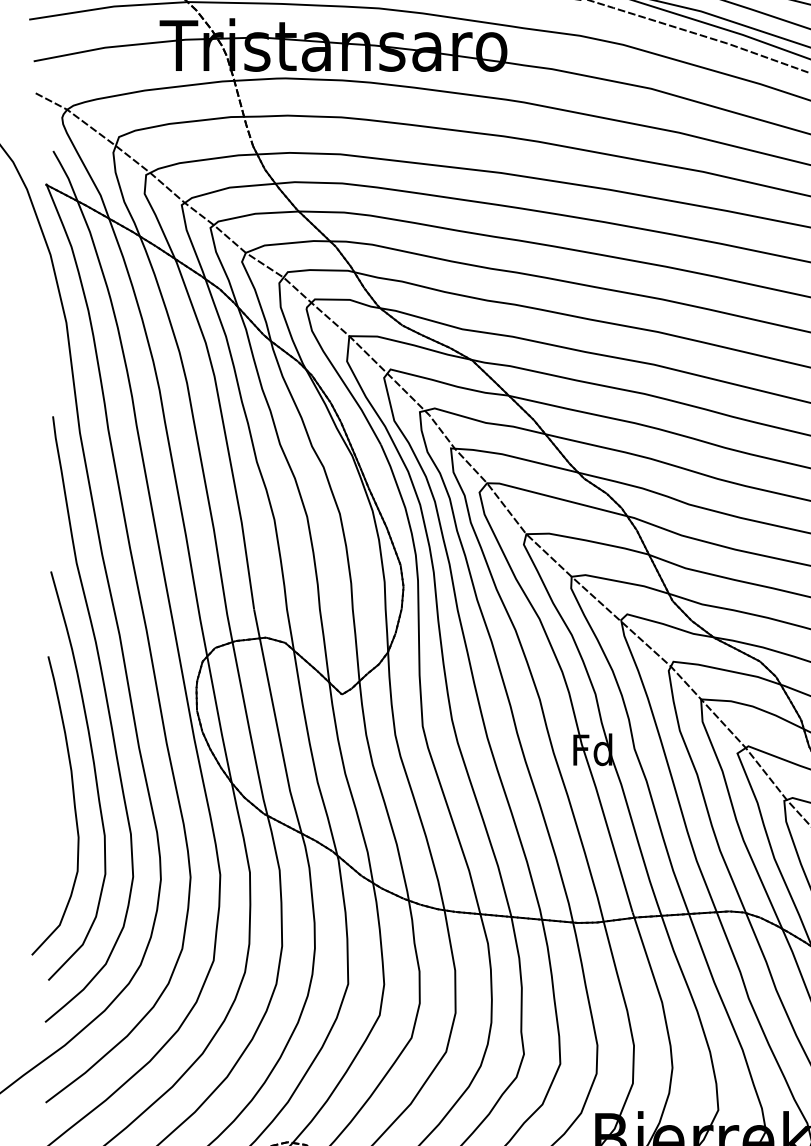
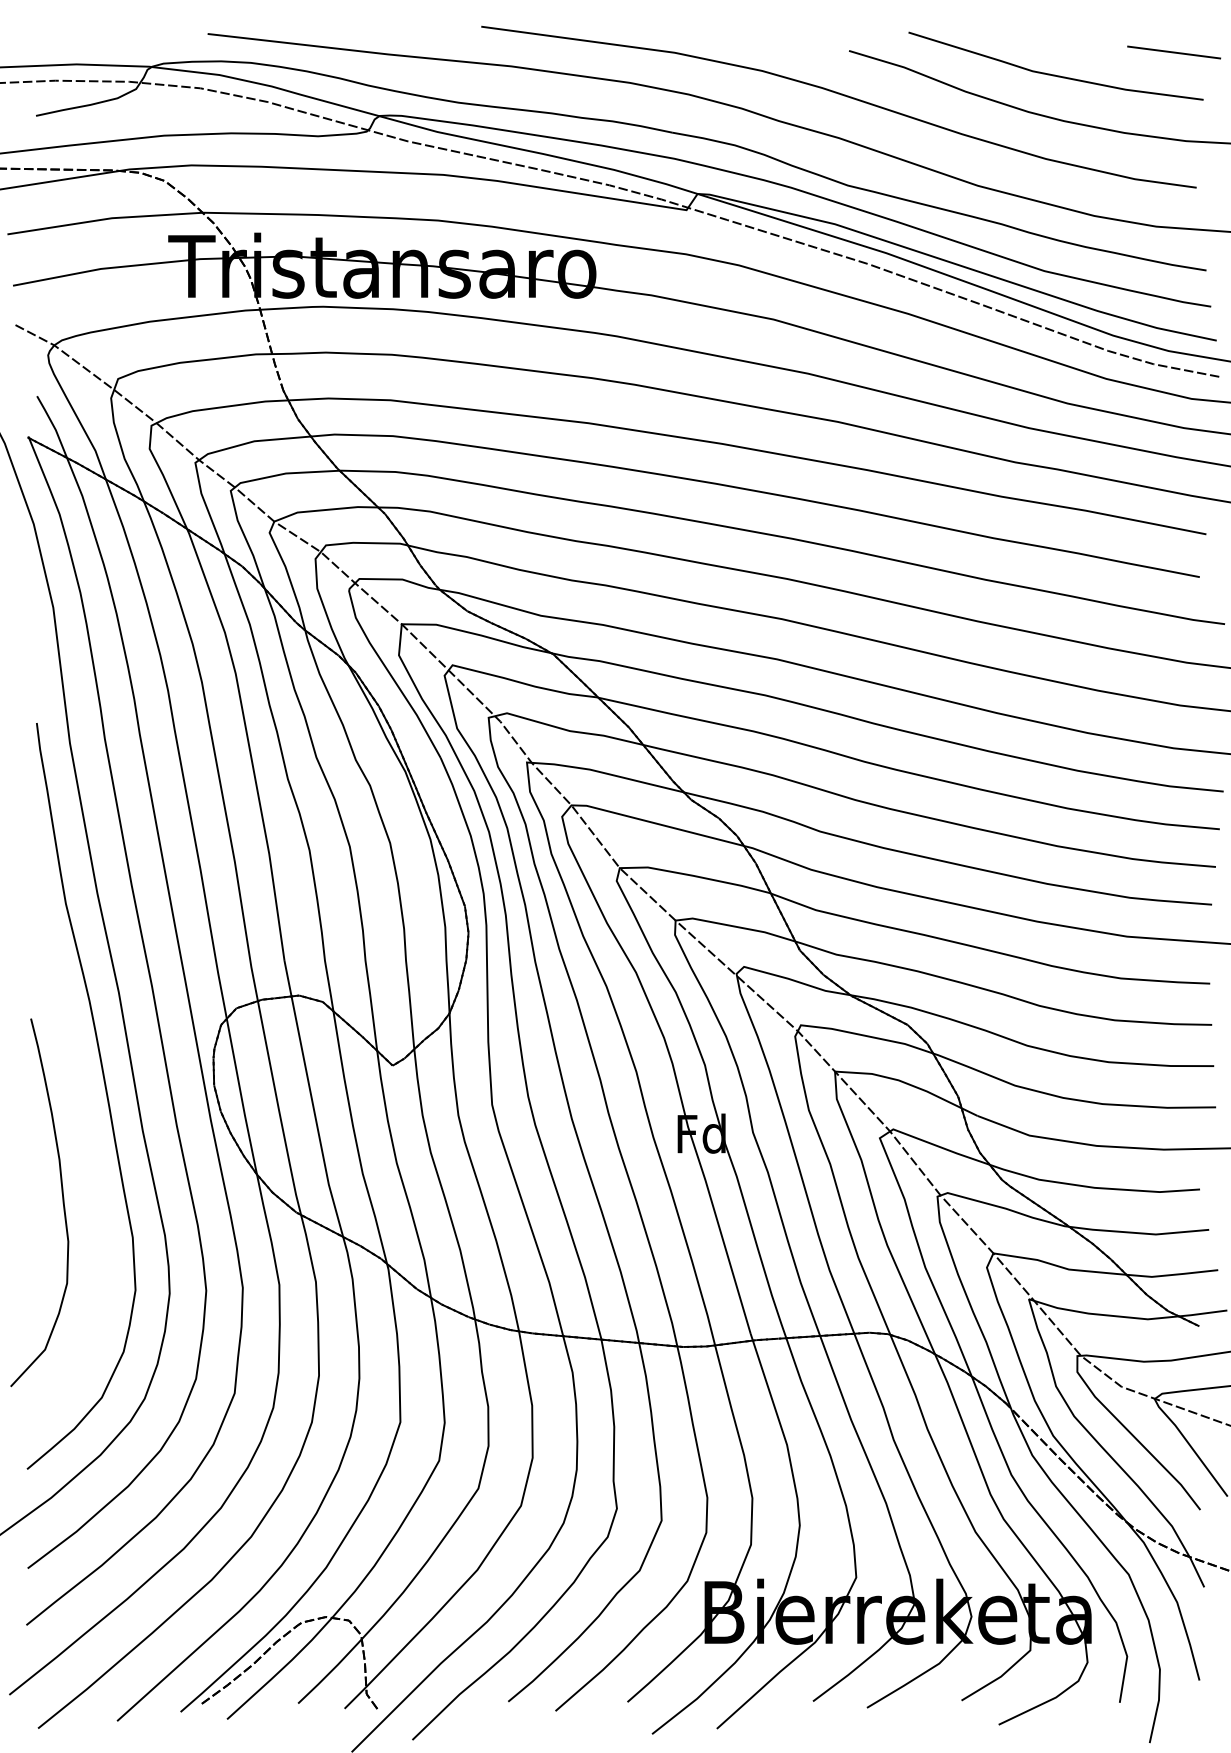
curve: (94, 771) -> (87, 1160), removed

